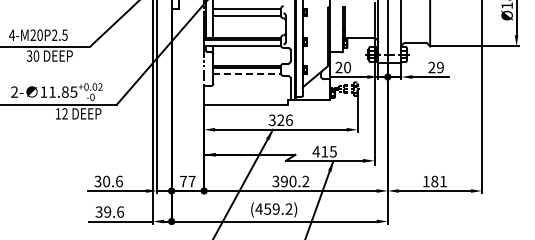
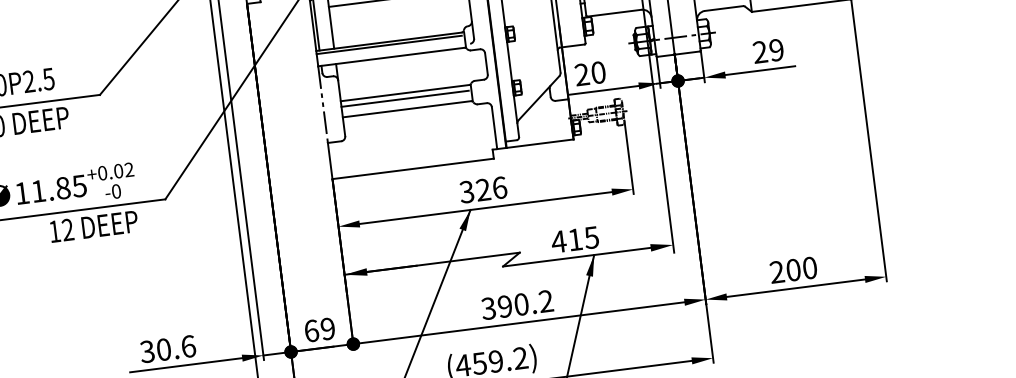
line: (247, 73) -> (408, 108), dashed -> solid
text: (187, 181) -> (319, 329), 77 -> 69
text: (434, 181) -> (792, 270), 181 -> 200

